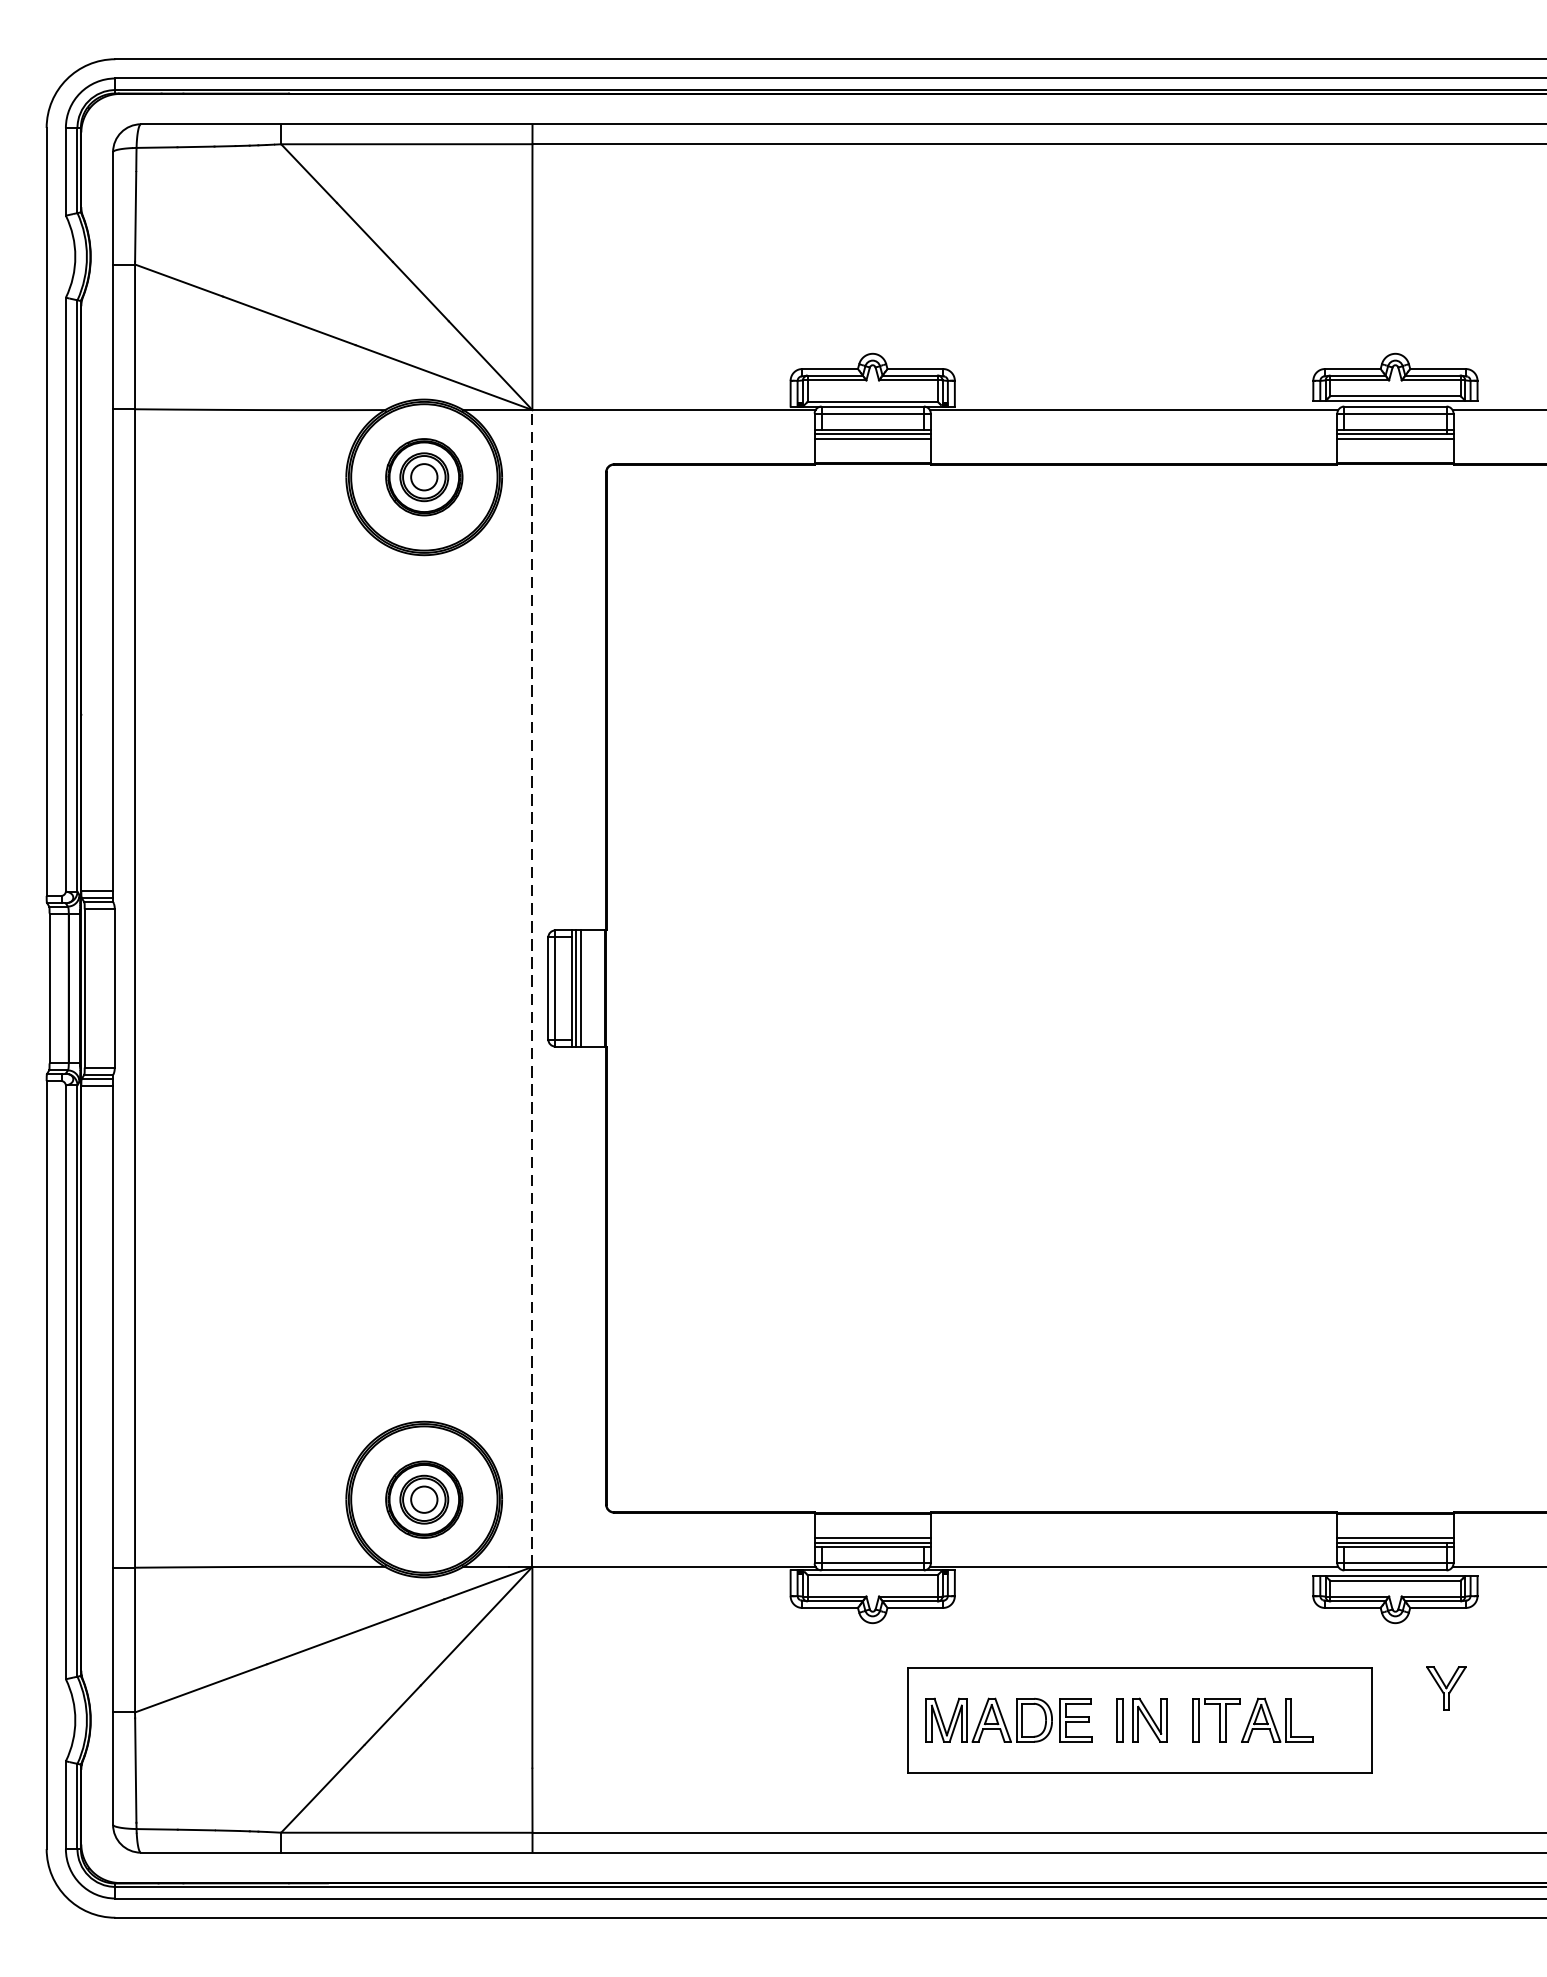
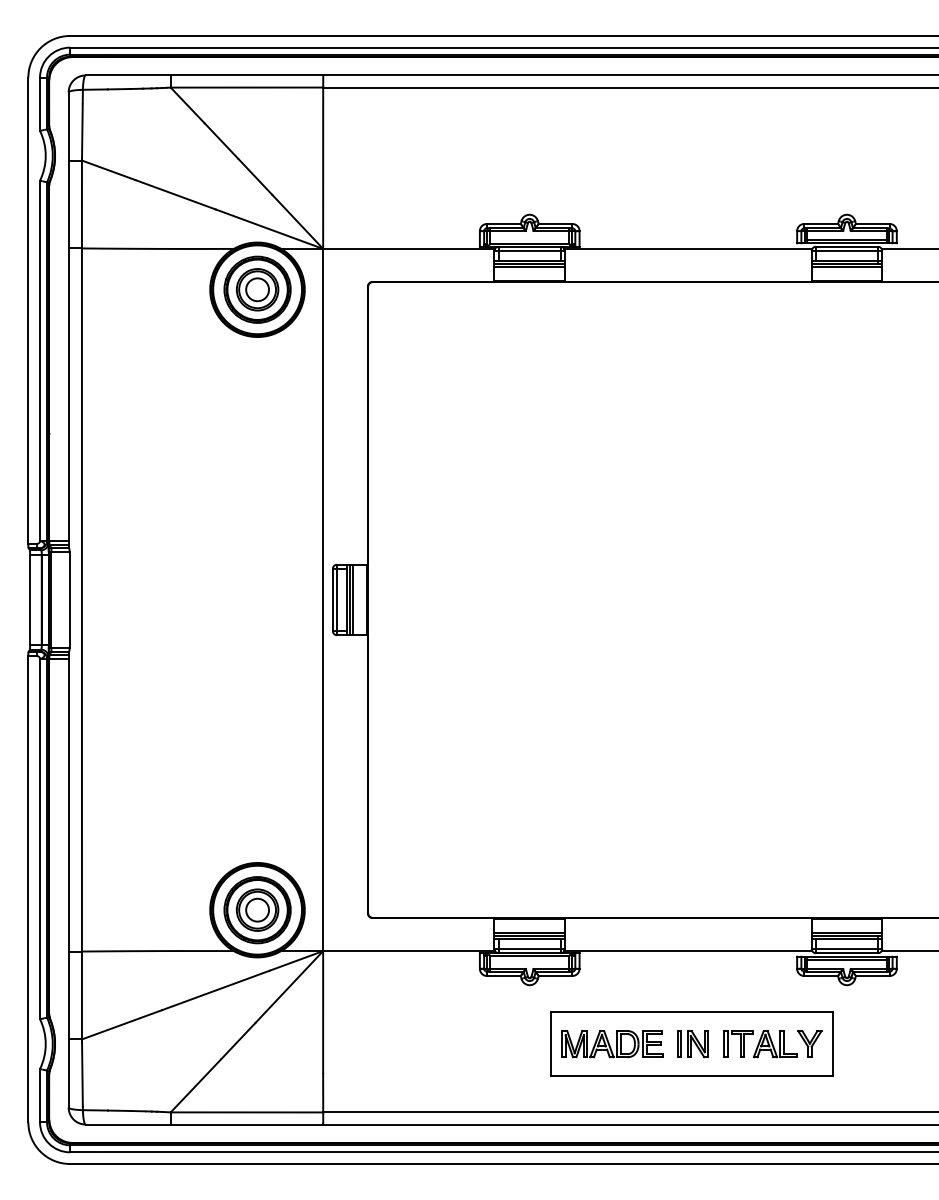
part: (424, 476) -> (257, 289), size x1.43
line: (532, 987) -> (323, 599), dashed -> solid
part: (424, 1500) -> (257, 910), size x1.43
part: (1445, 1687) -> (809, 1043), moved

